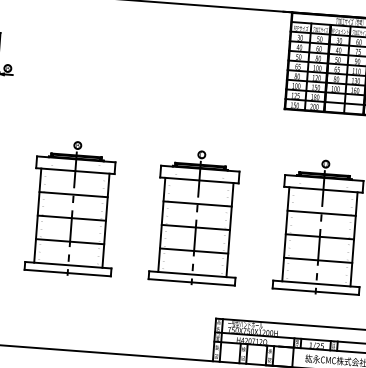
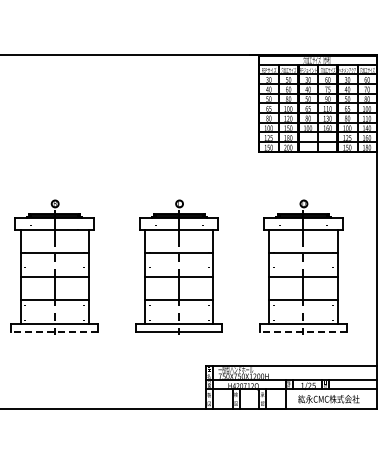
line: (67, 272) -> (54, 331), solid -> dashed
line: (314, 291) -> (302, 331), solid -> dashed

